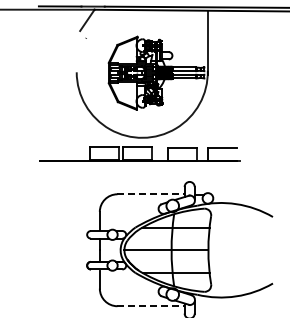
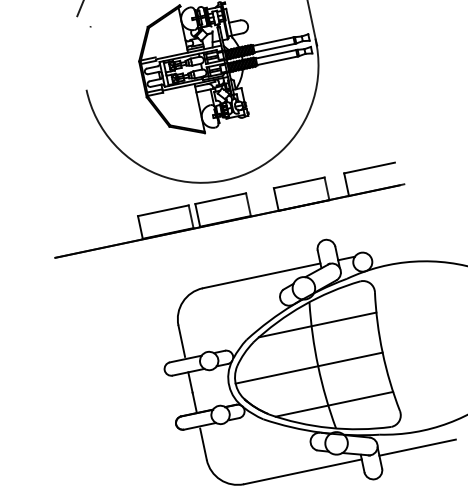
line: (151, 194) -> (262, 276), dashed -> solid
line: (151, 306) -> (303, 472), dashed -> solid
line: (216, 306) -> (417, 448), added

